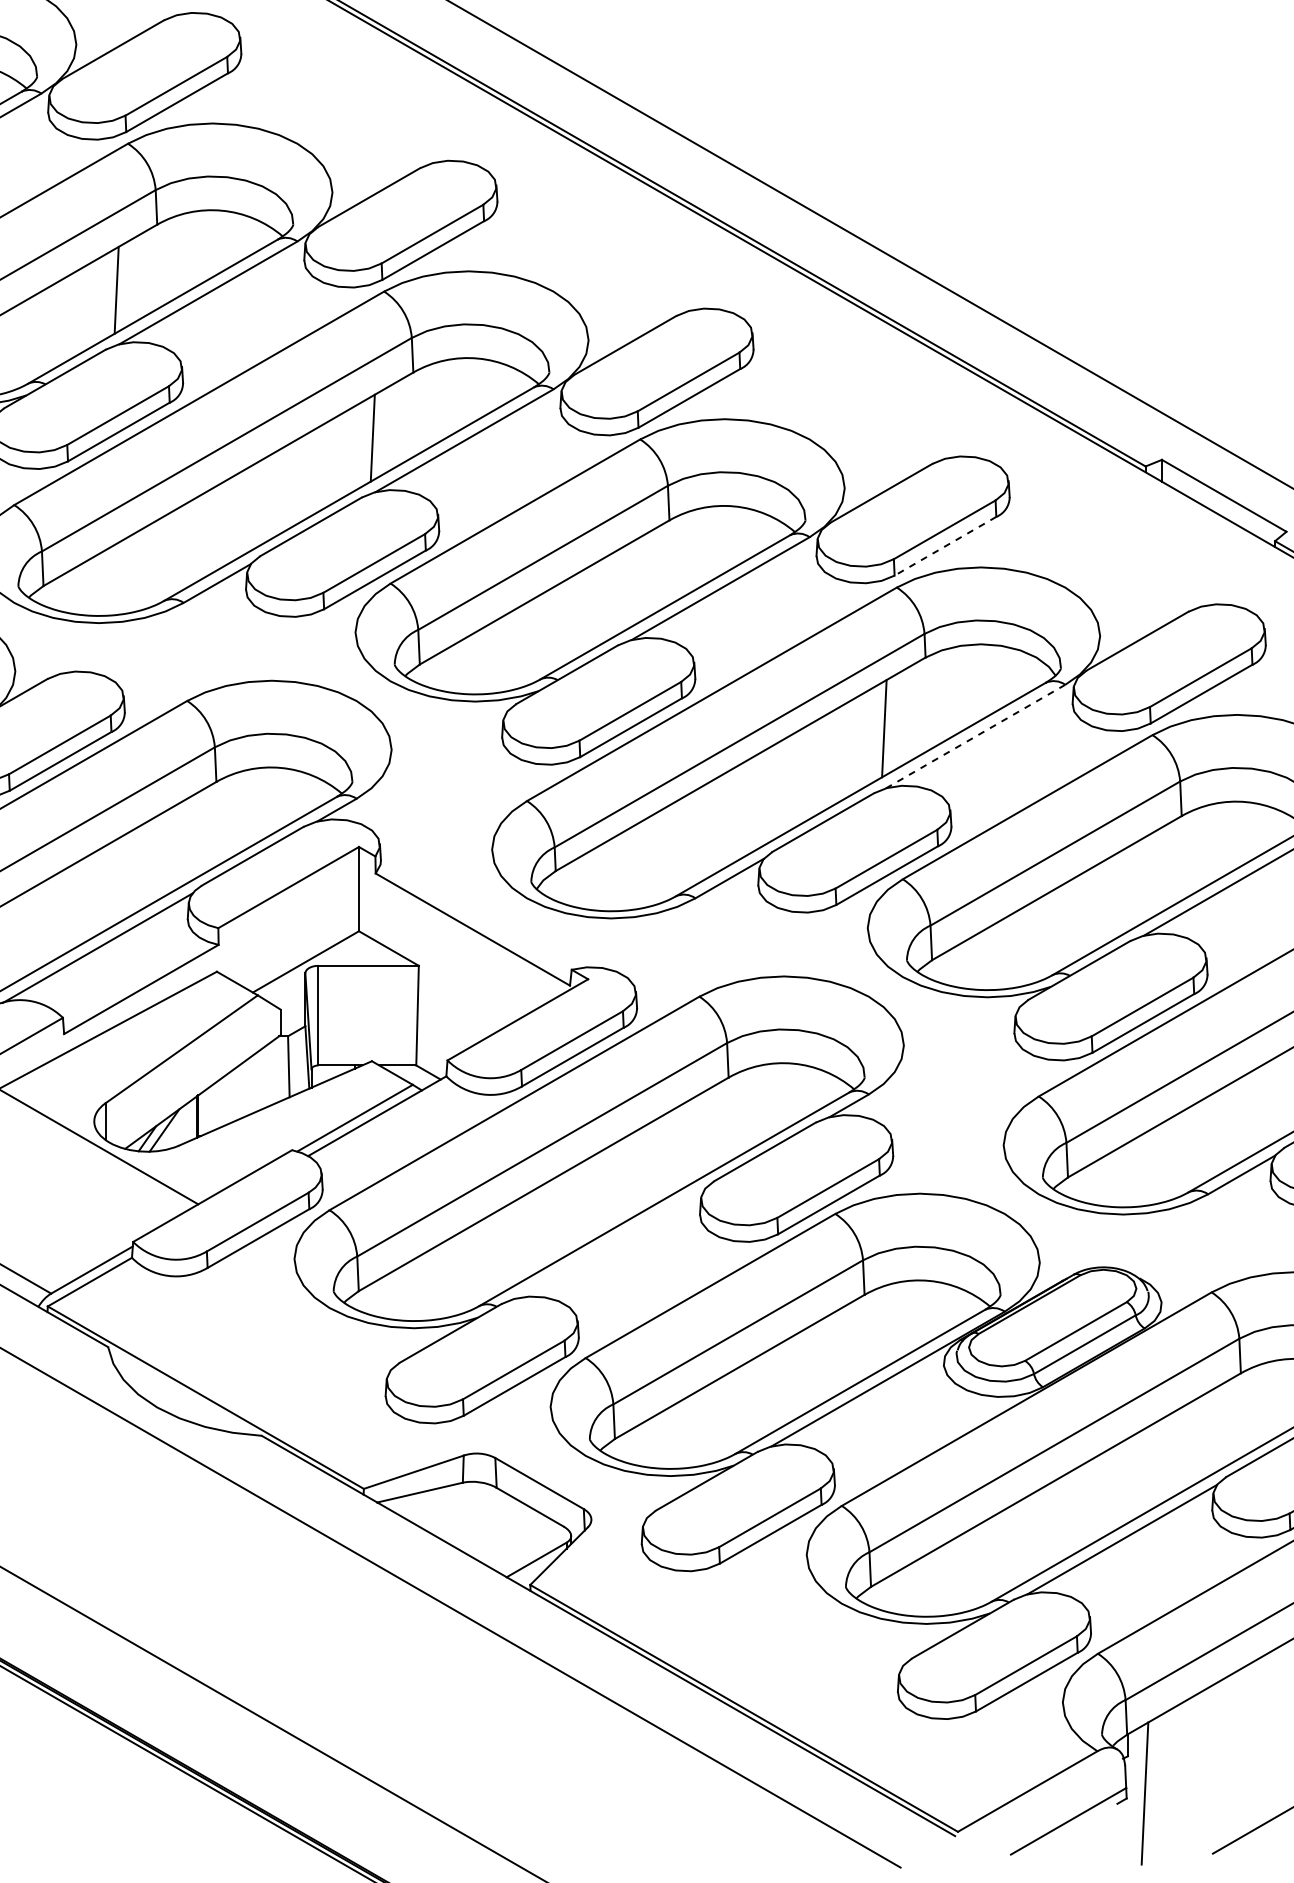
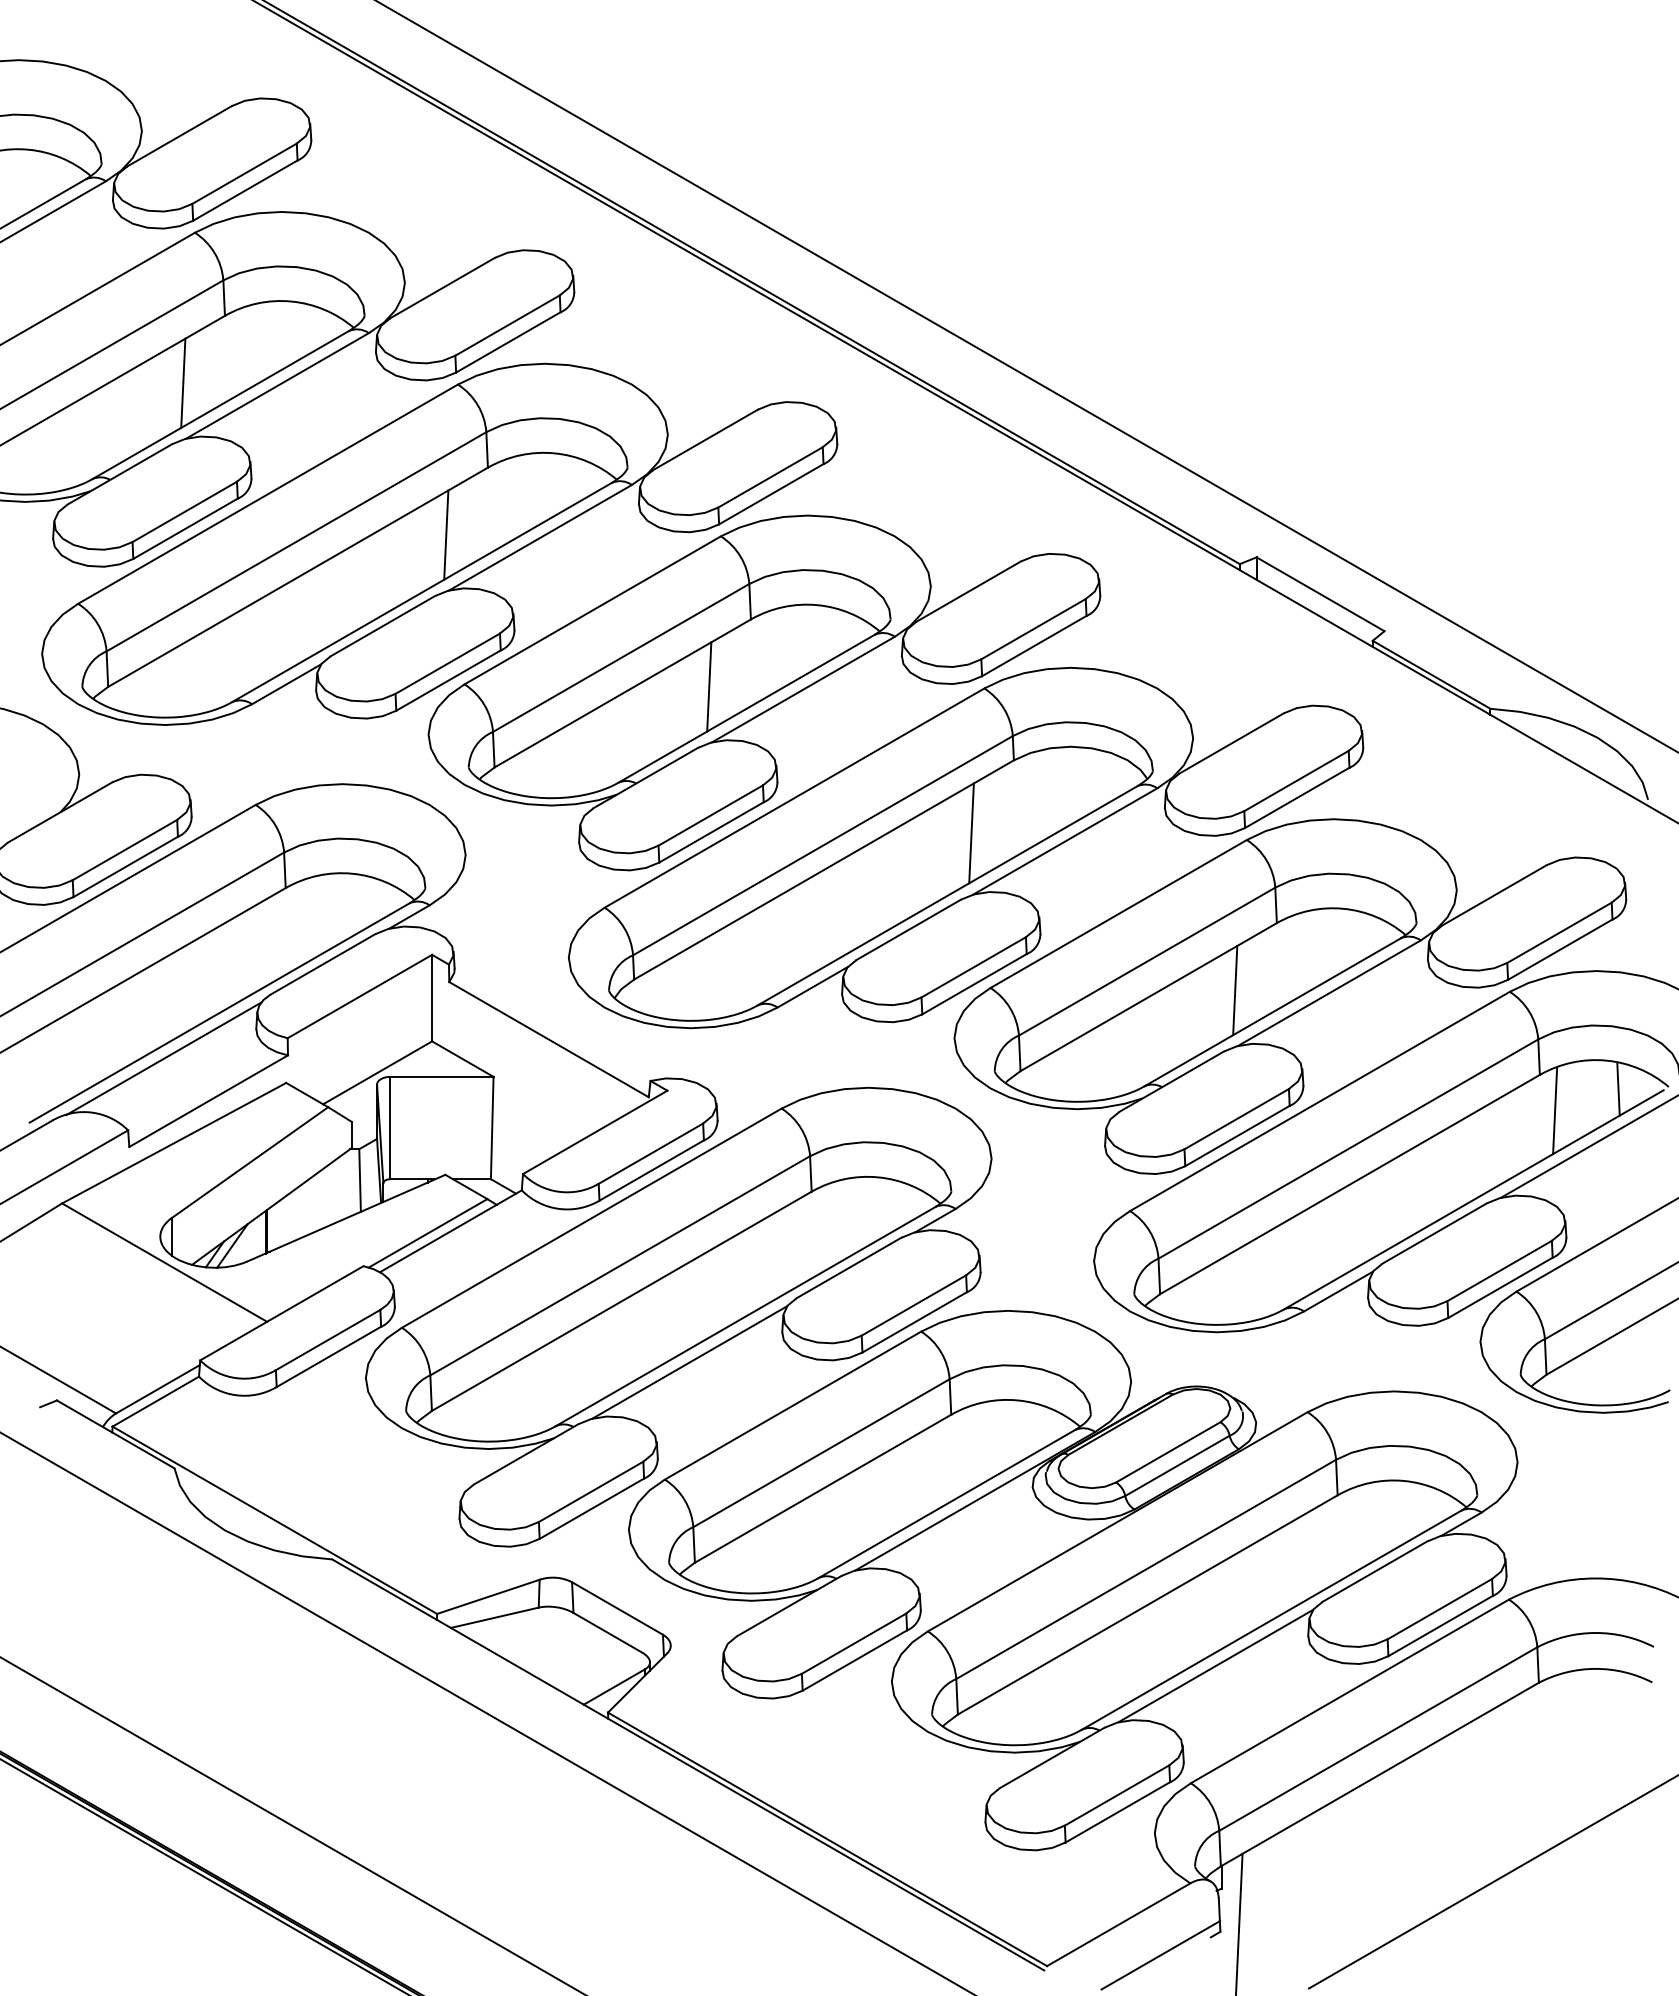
line: (944, 546) -> (1033, 646), dashed -> solid
line: (629, 585) -> (709, 686), added
line: (974, 736) -> (1064, 841), dashed -> solid
line: (1141, 881) -> (1235, 990), added
line: (609, 1243) -> (689, 1362), added

